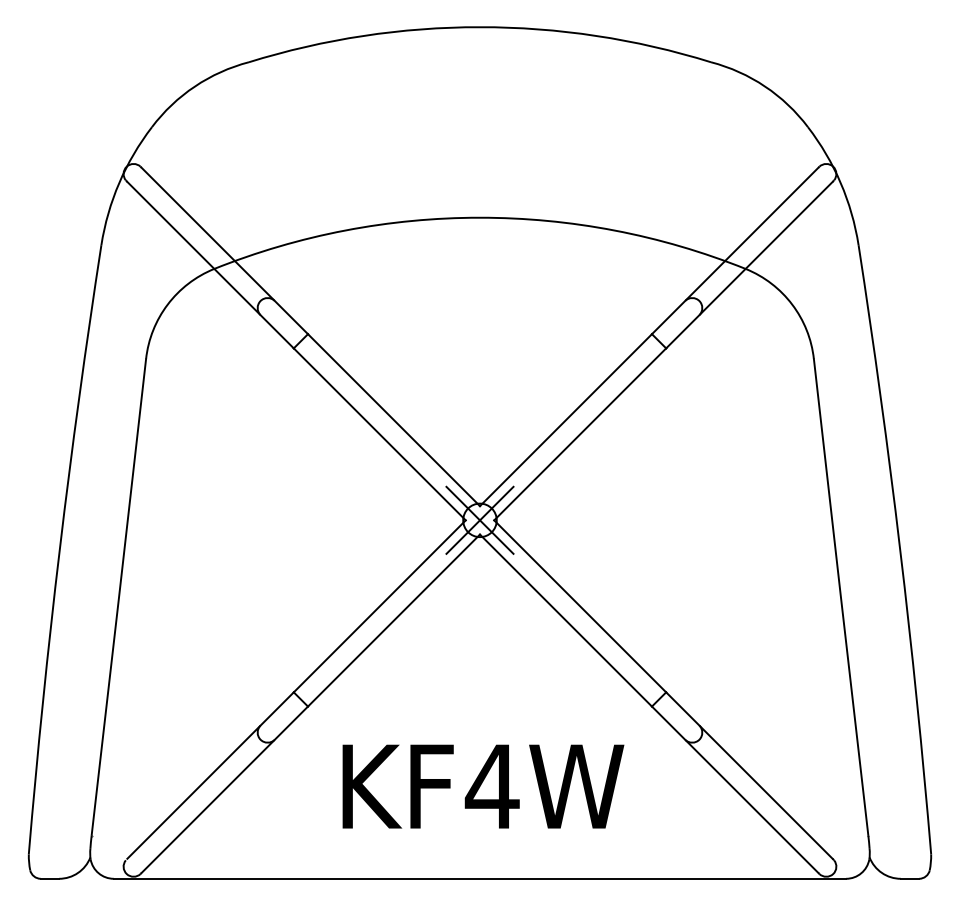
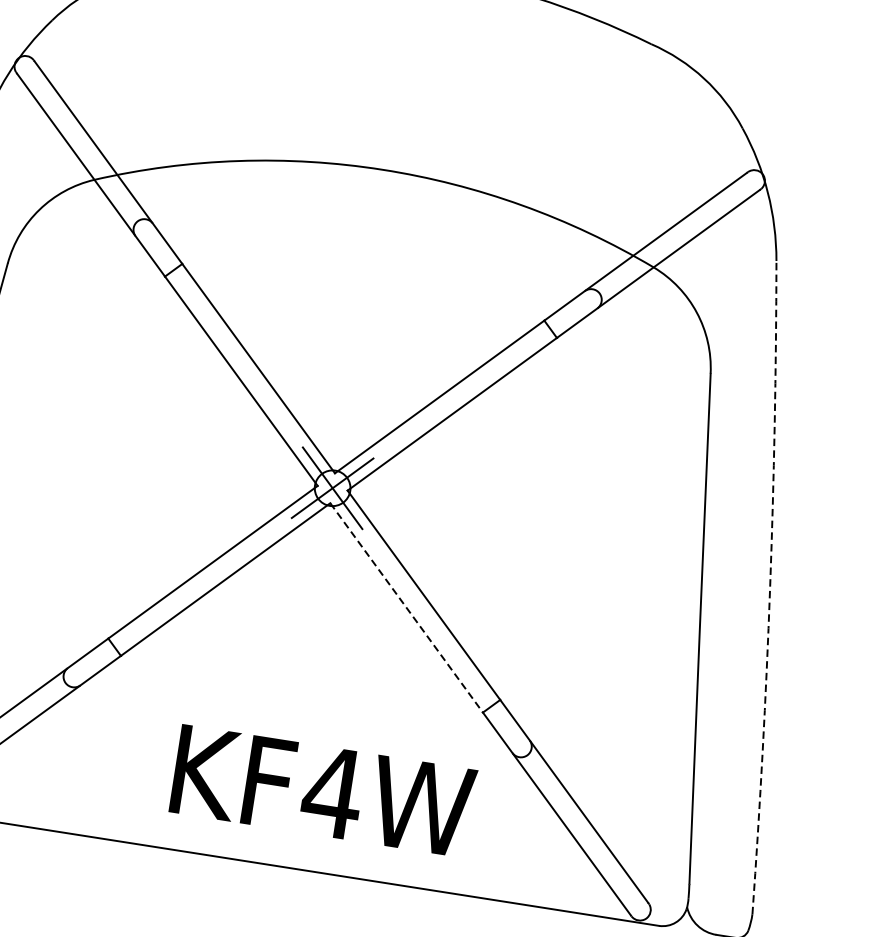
arc: (900, 549) -> (770, 588), solid -> dashed
line: (565, 620) -> (406, 607), solid -> dashed
text: (483, 786) -> (323, 791), moved

